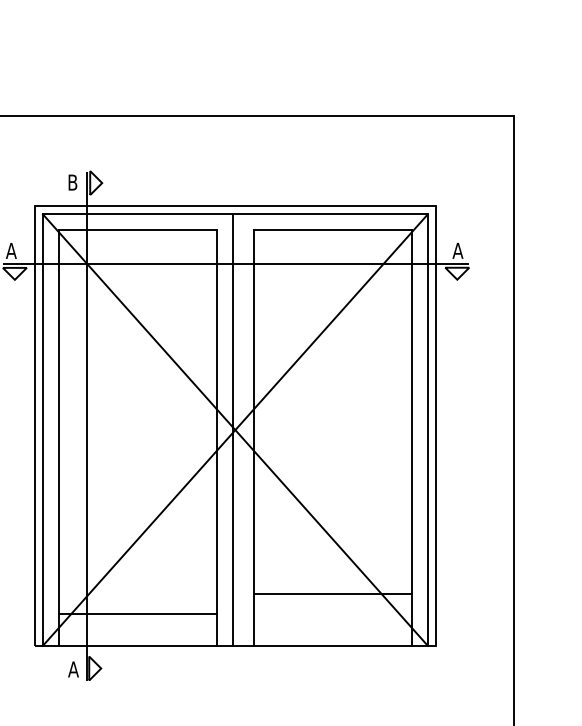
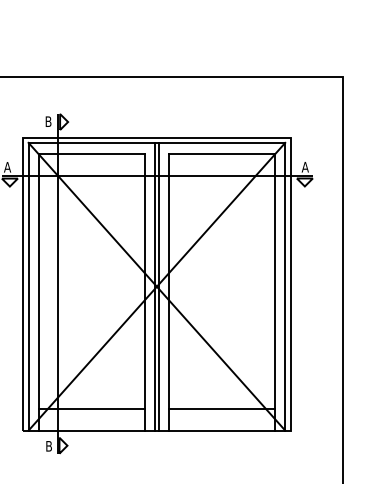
line: (237, 429) -> (158, 286), added
line: (332, 594) -> (221, 409), moved
text: (72, 669) -> (48, 446), A -> B

